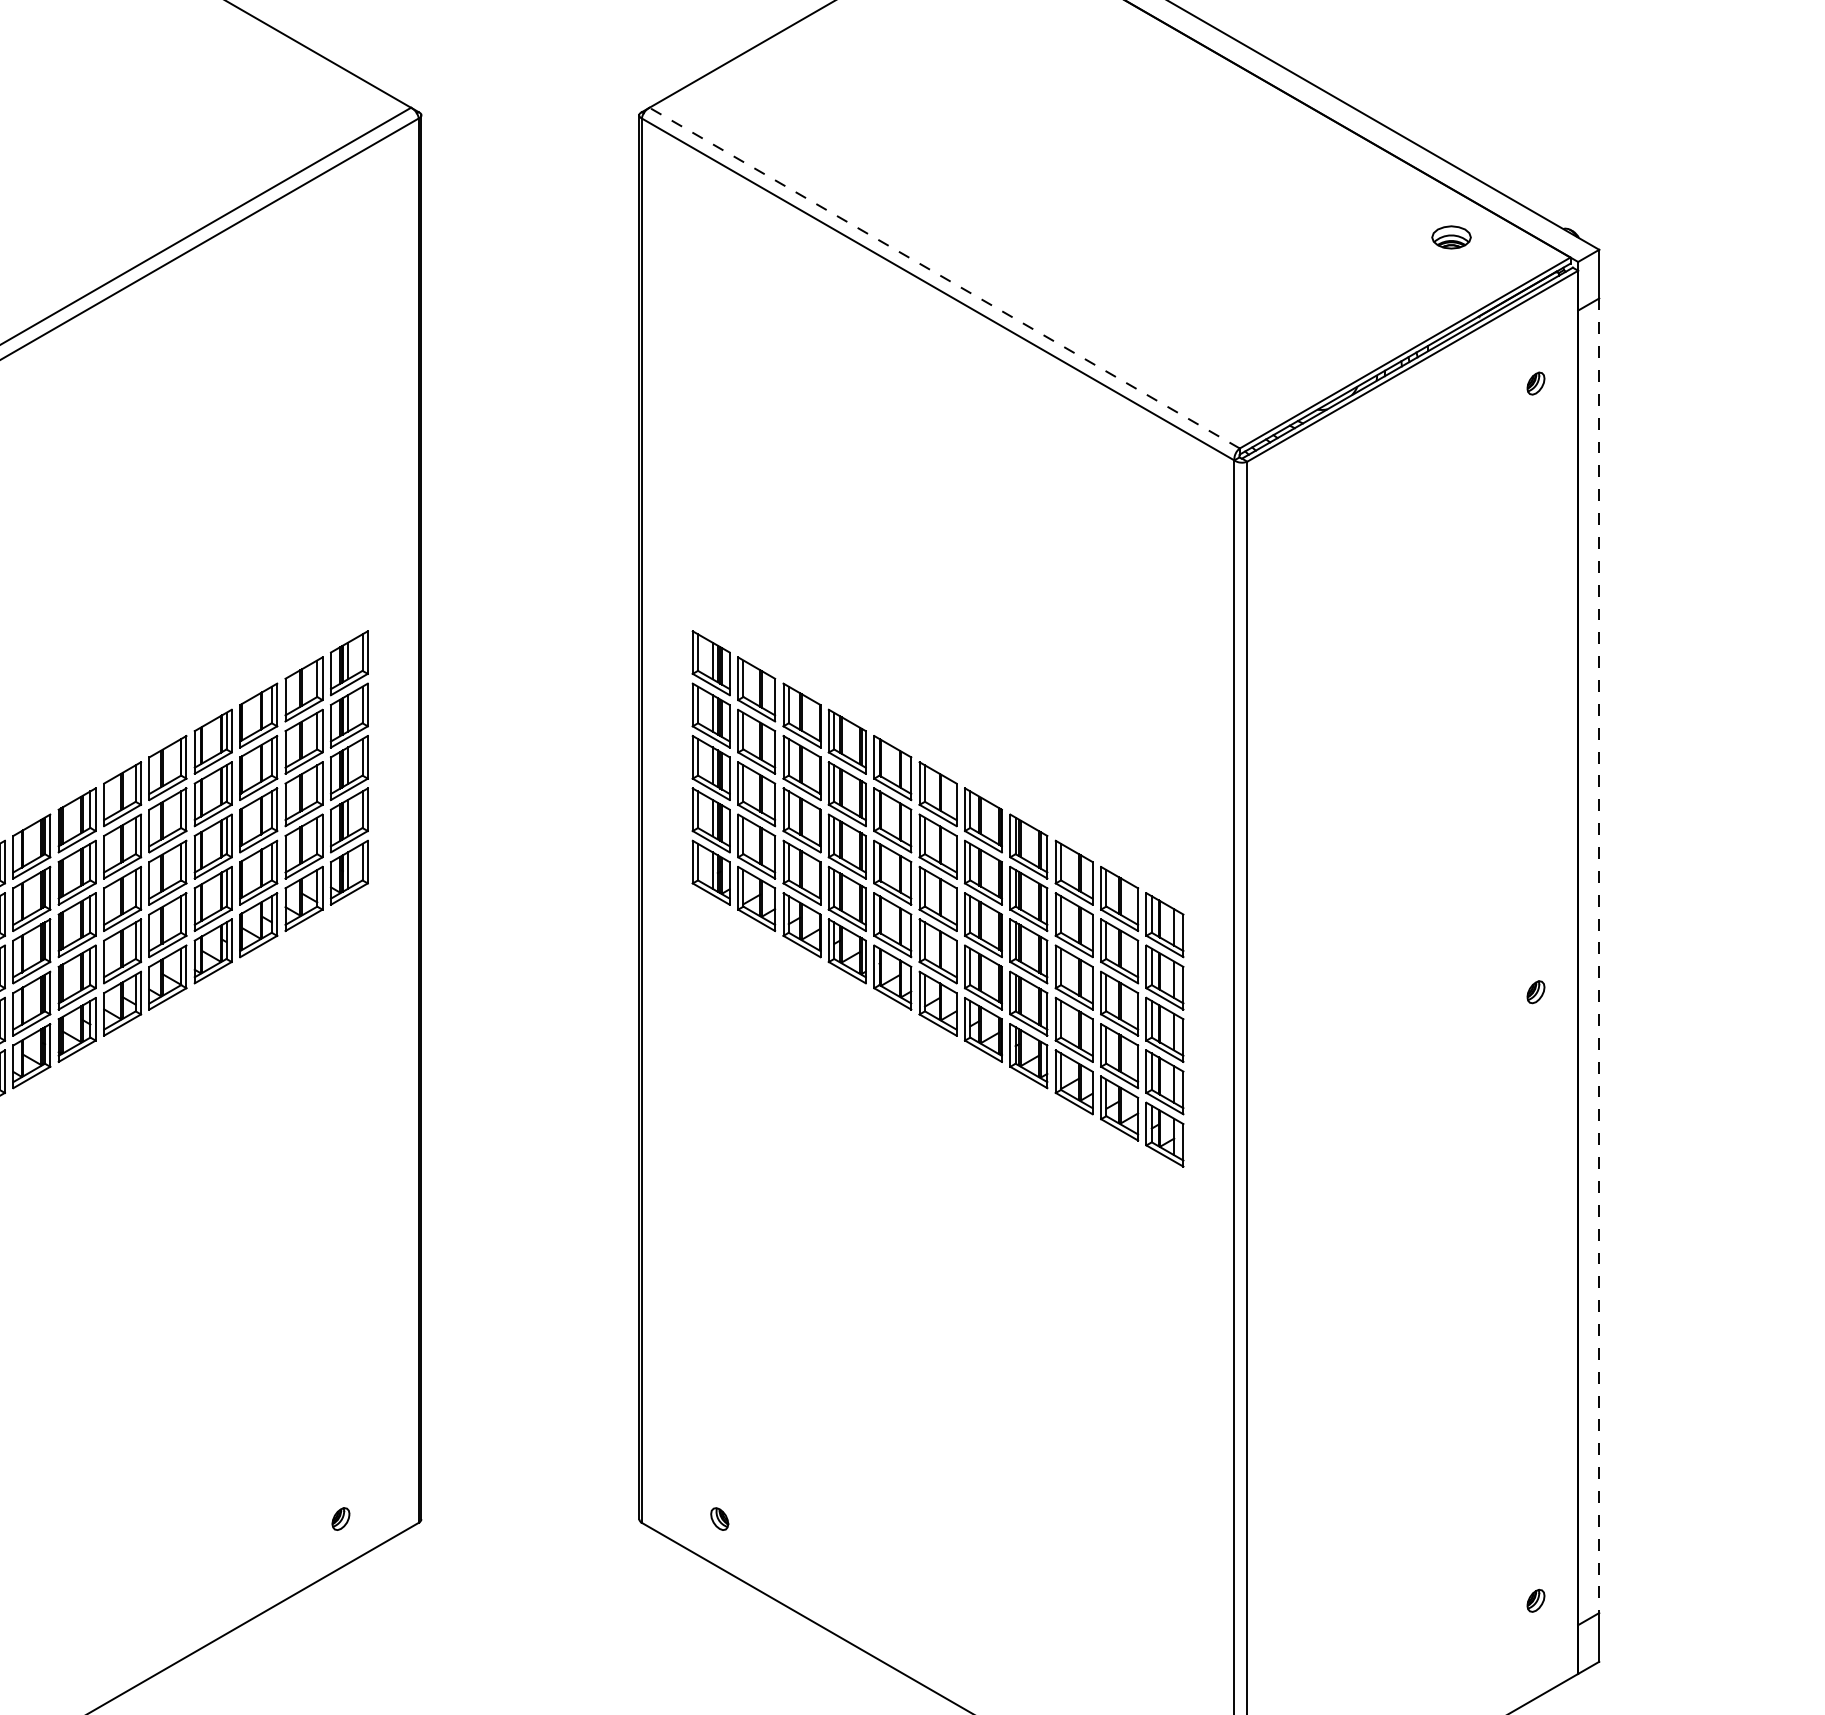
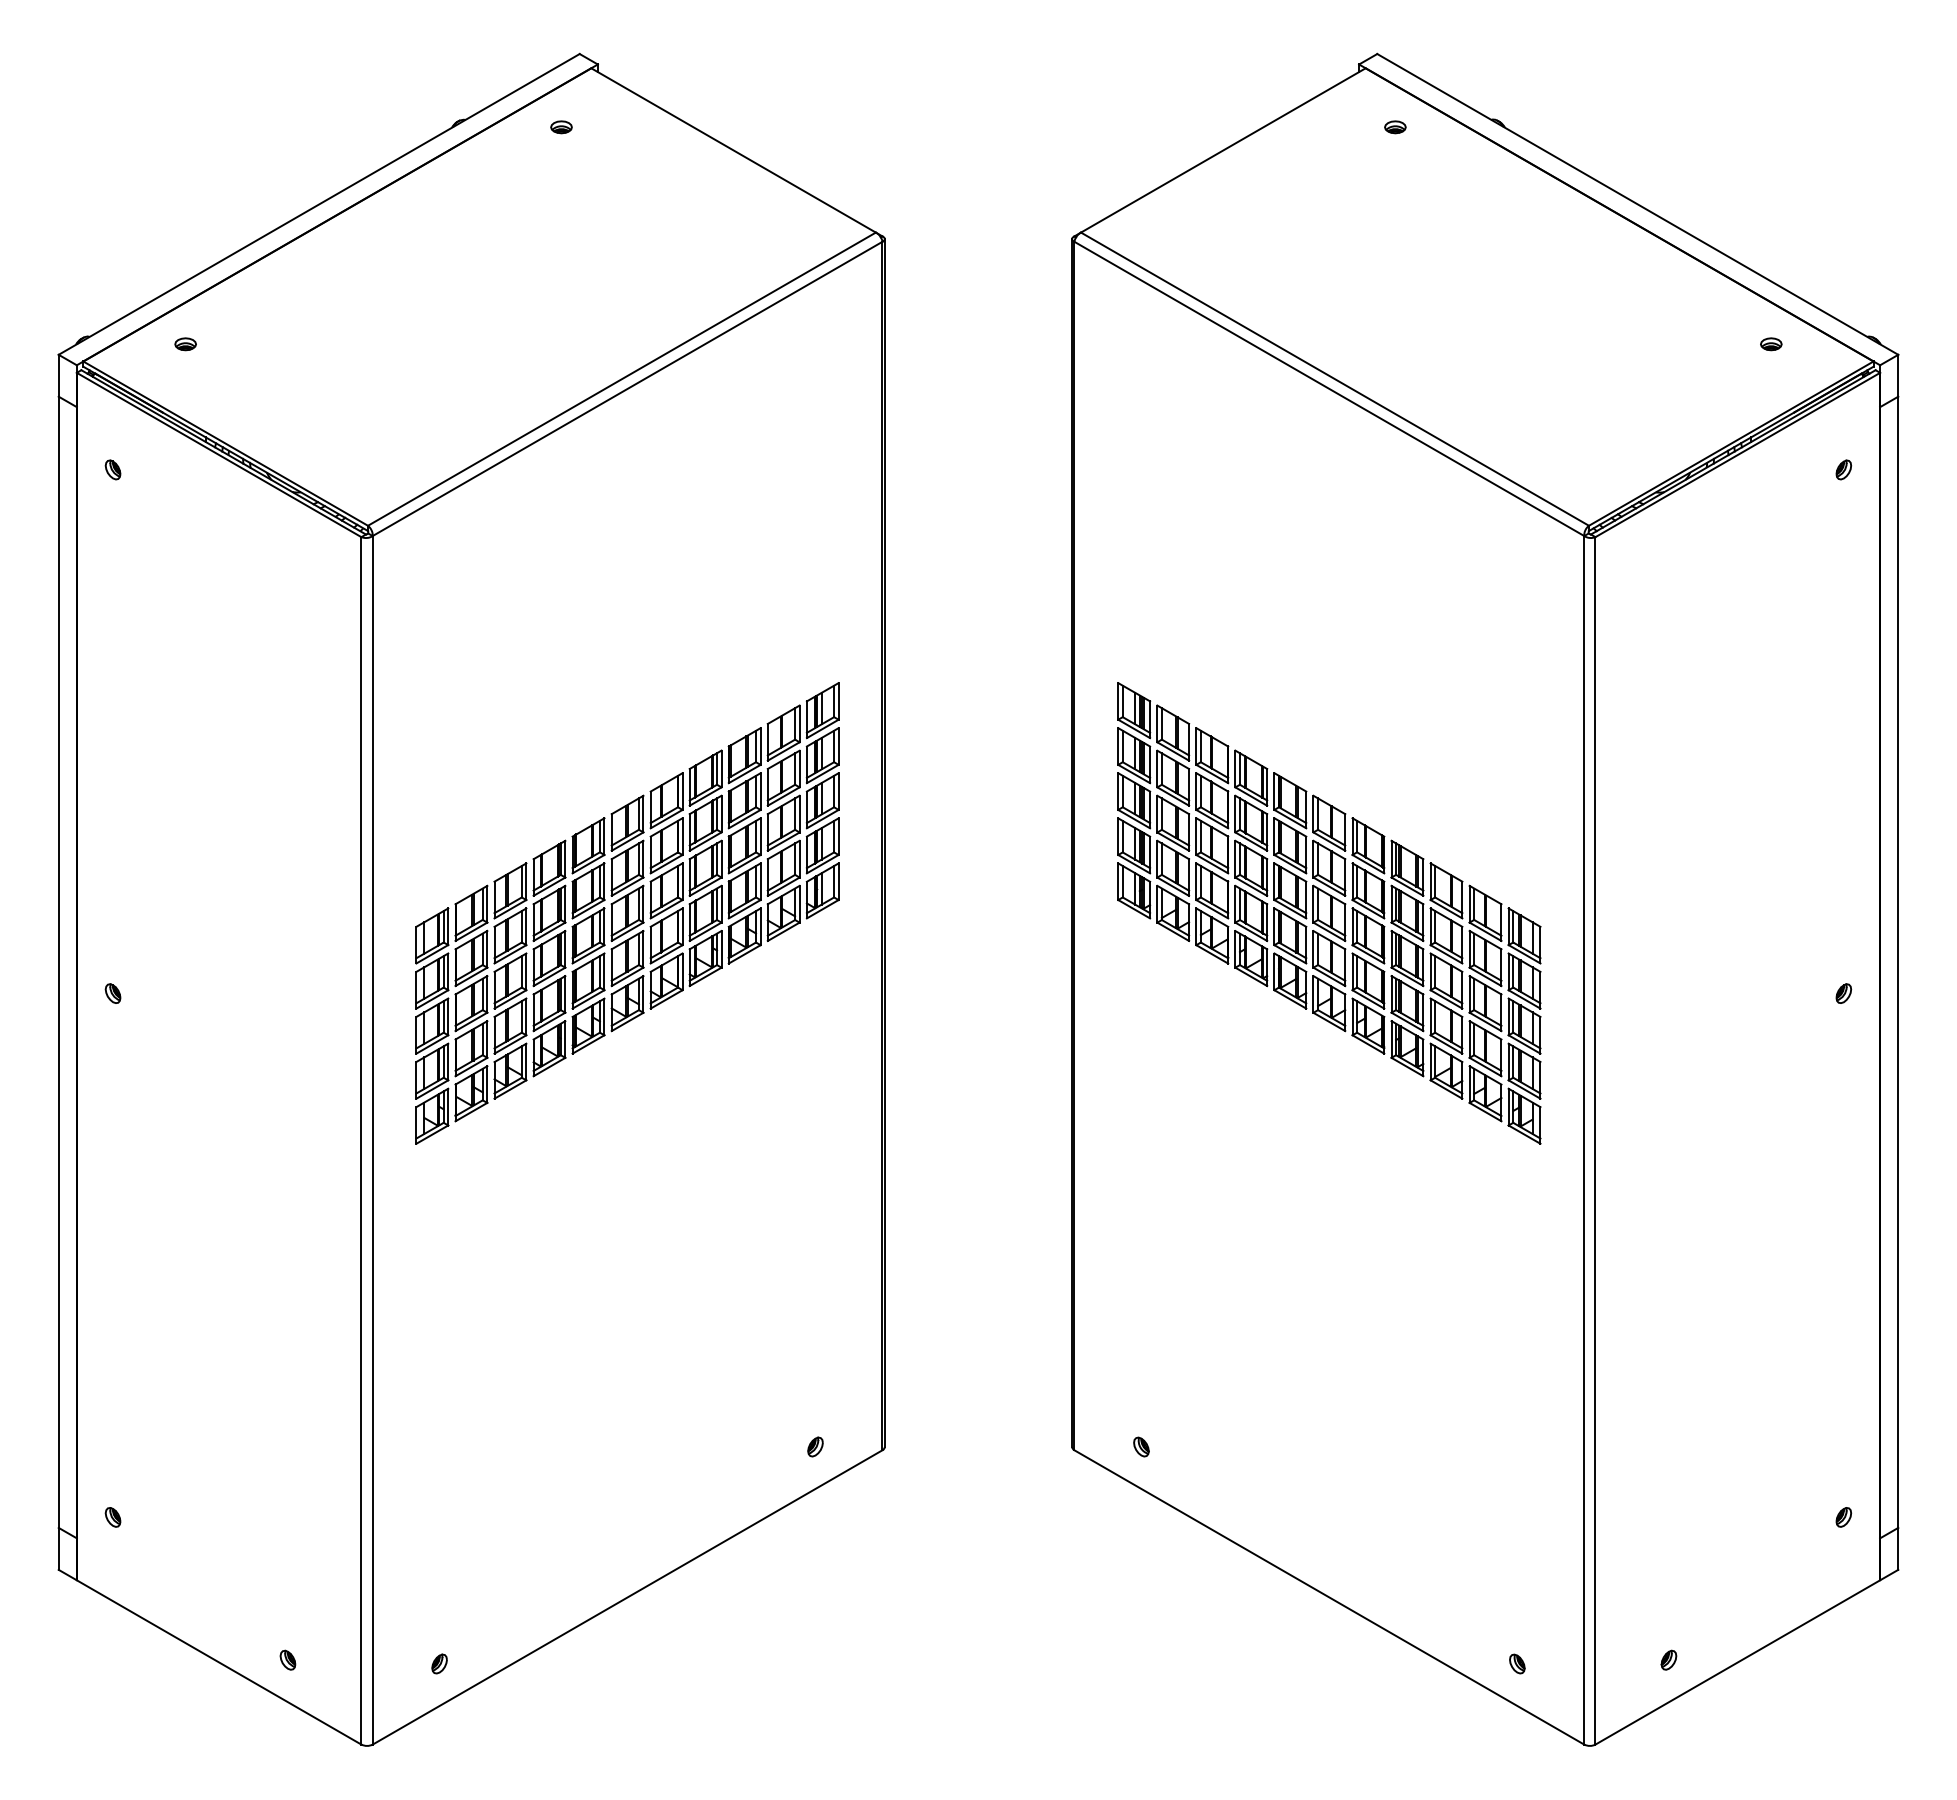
part: (1451, 237) -> (1771, 344), size x0.62
line: (944, 277) -> (1334, 378), dashed -> solid
line: (1599, 955) -> (1898, 962), dashed -> solid

